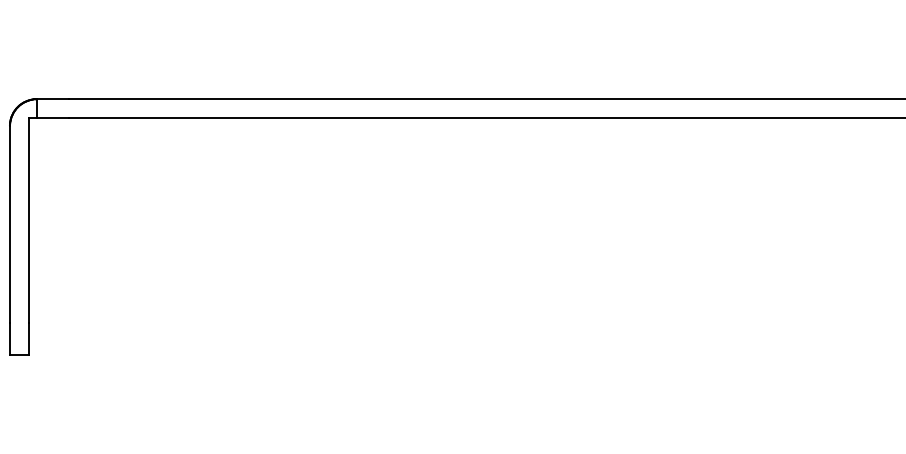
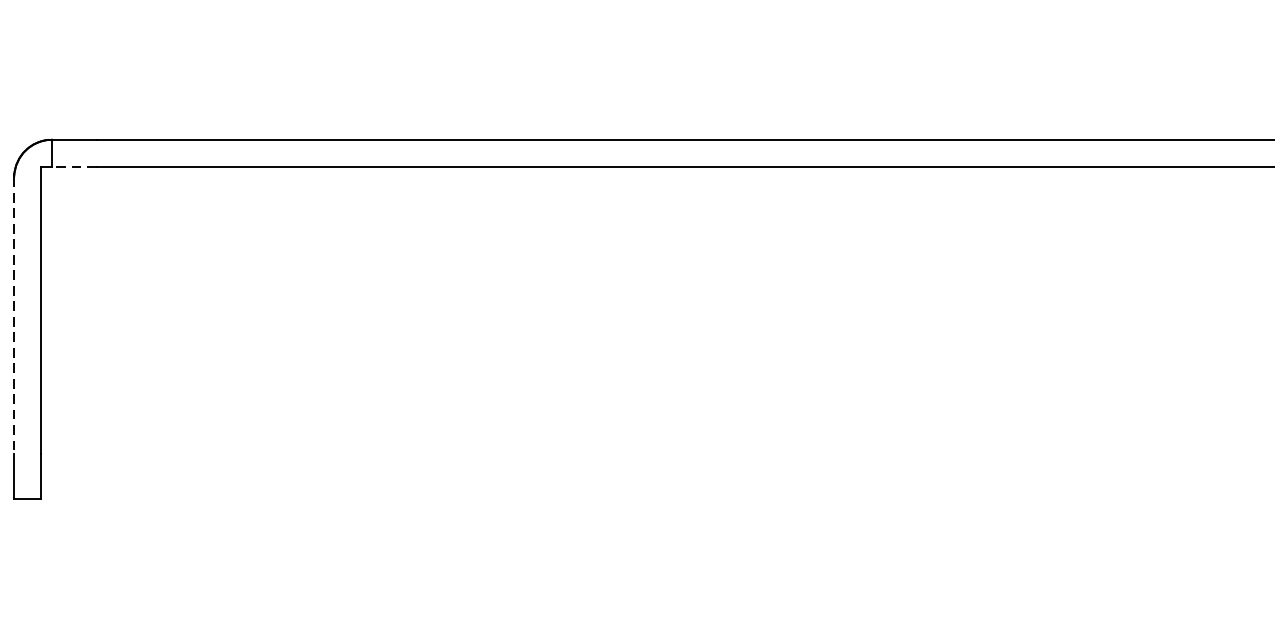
line: (52, 118) -> (74, 166), solid -> dashed
line: (9, 224) -> (13, 315), solid -> dashed

